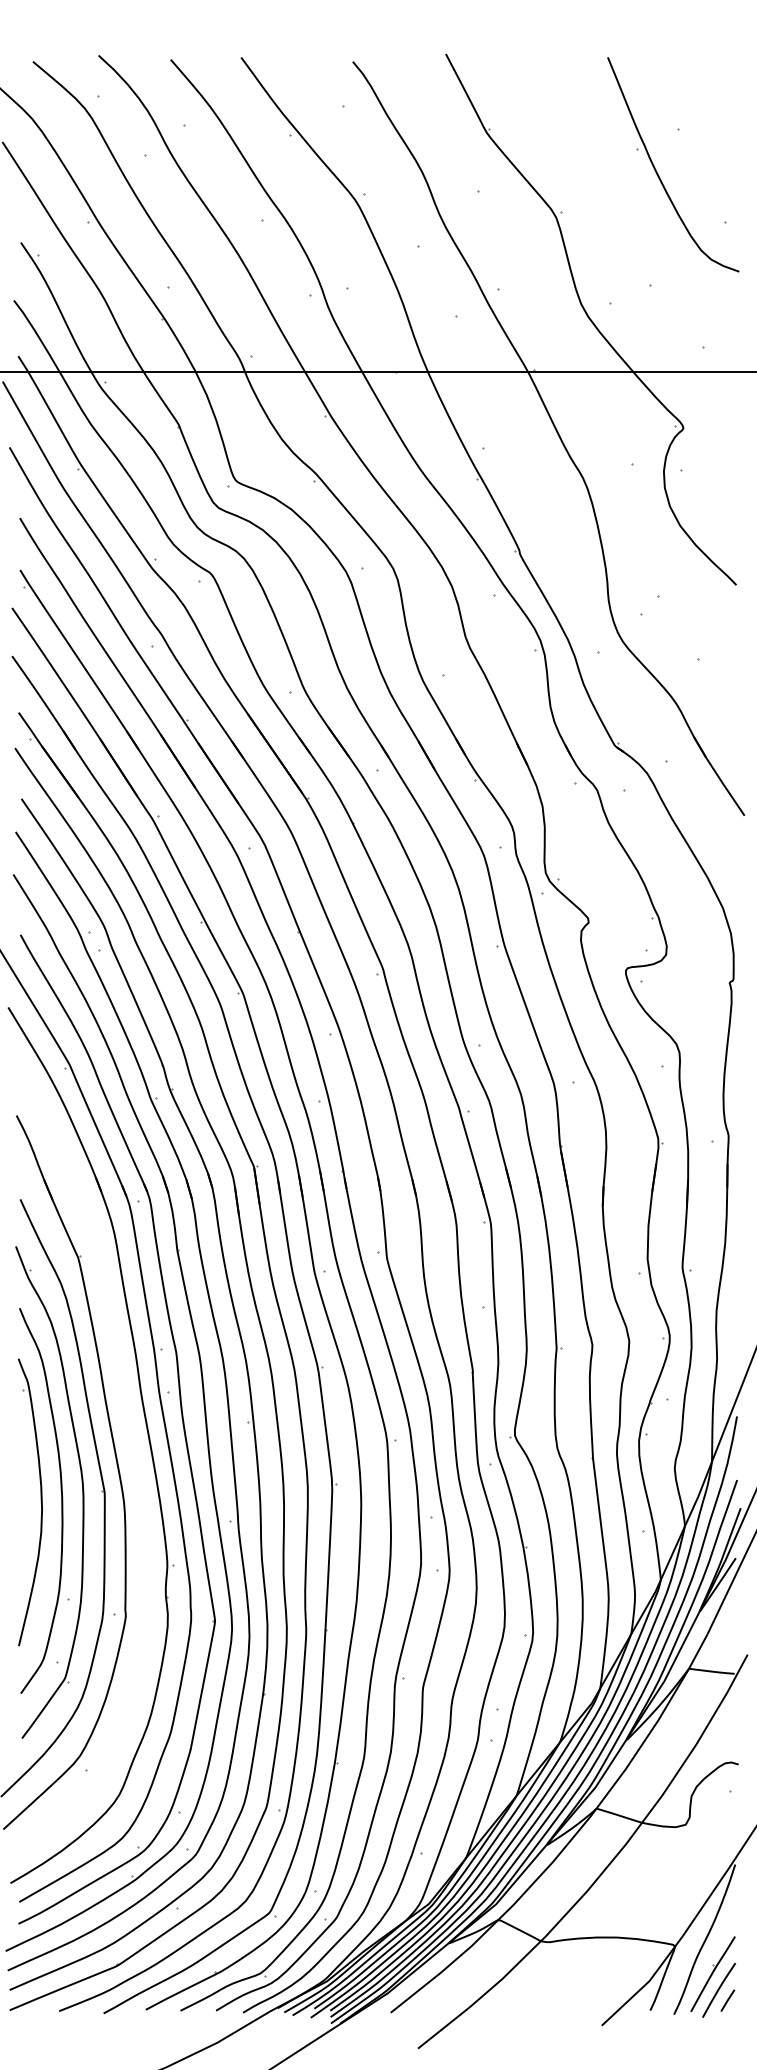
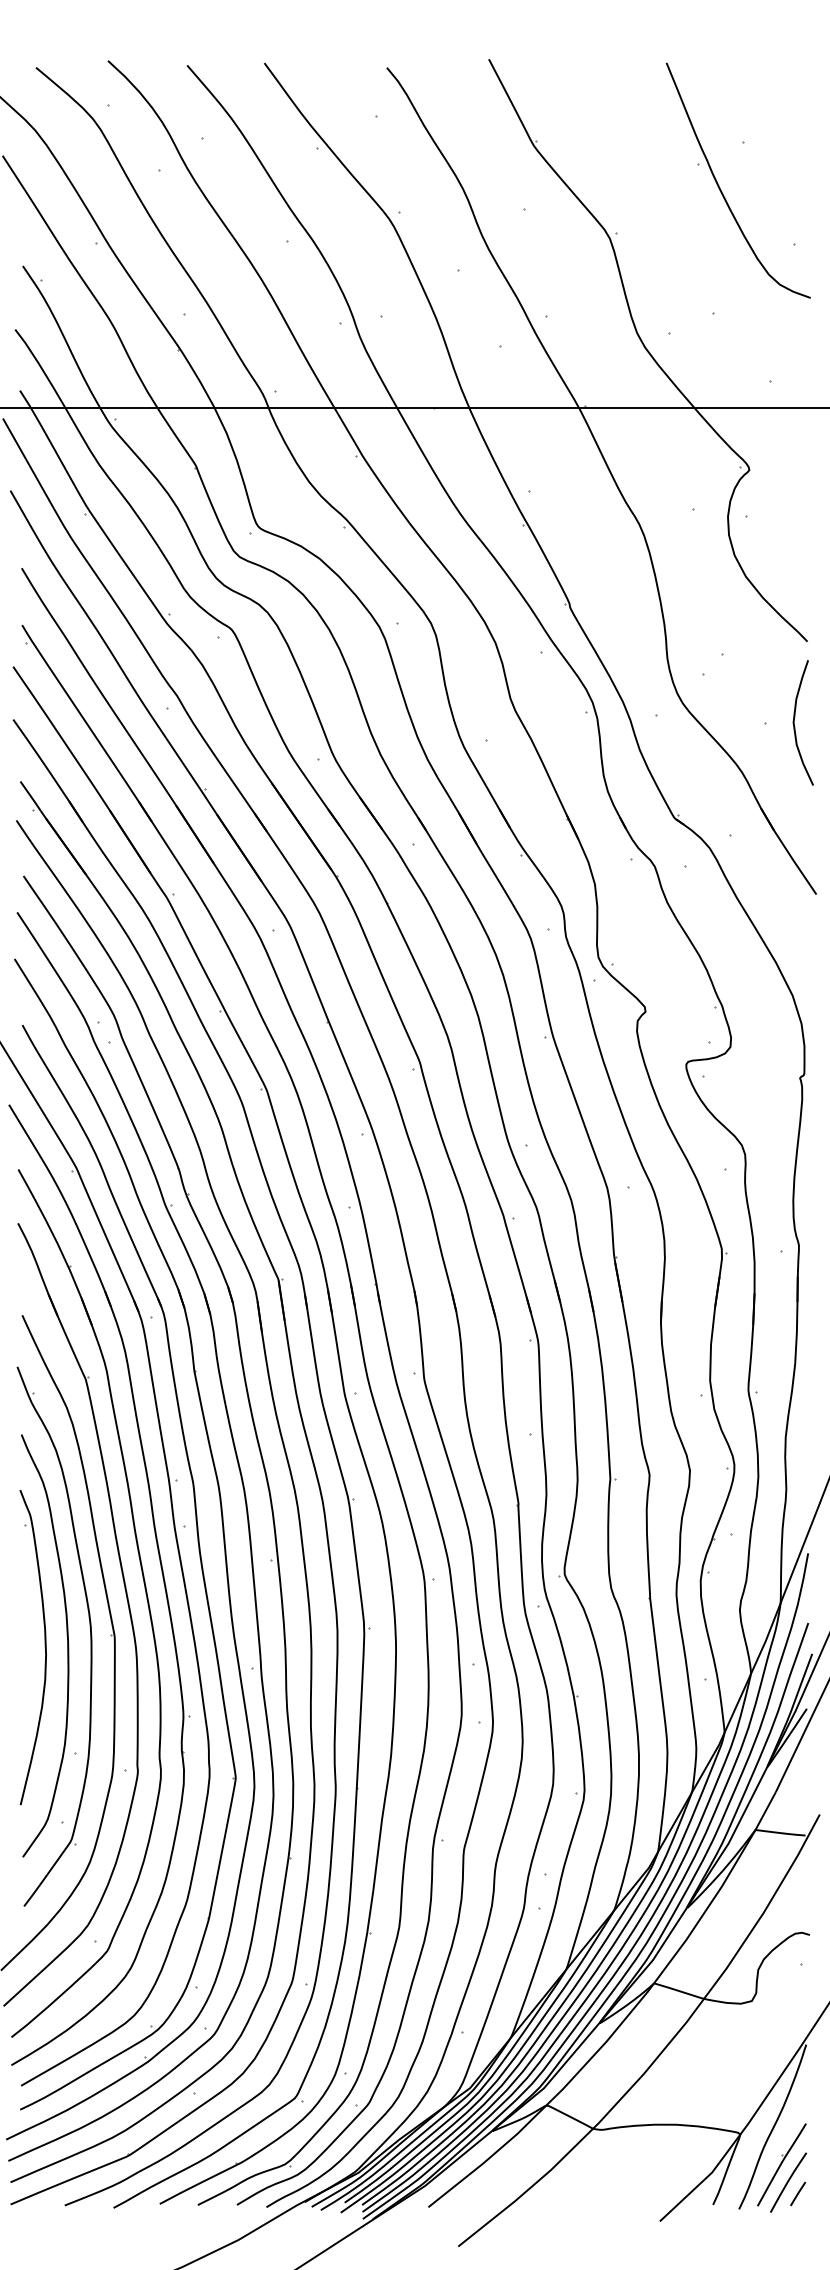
curve: (724, 658) -> (794, 722), added
part: (132, 1454) -> (145, 1594), added

